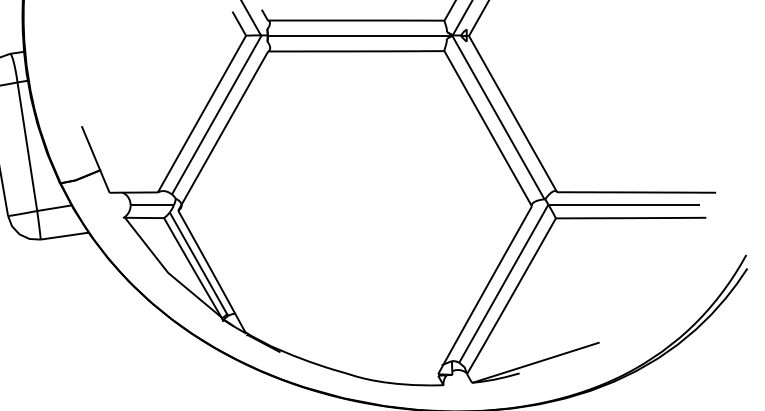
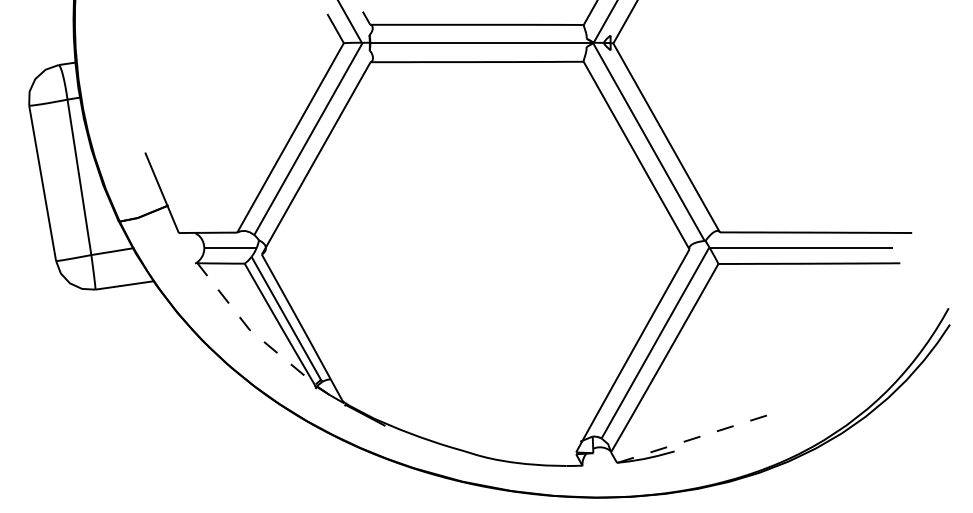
line: (168, 272) -> (249, 329), solid -> dashed
line: (536, 362) -> (694, 438), solid -> dashed

